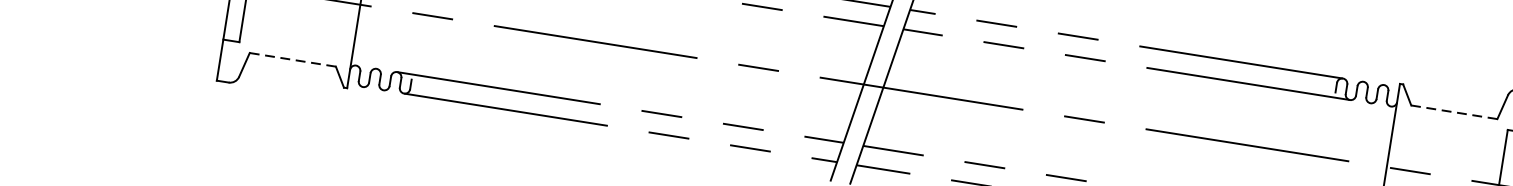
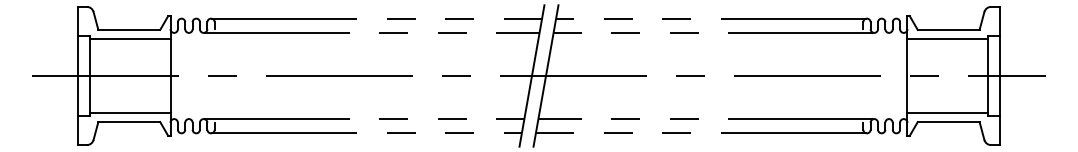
line: (295, 46) -> (129, 112), added
line: (293, 60) -> (129, 122), dashed -> solid
line: (1454, 111) -> (948, 29), dashed -> solid
line: (1450, 125) -> (947, 39), added

